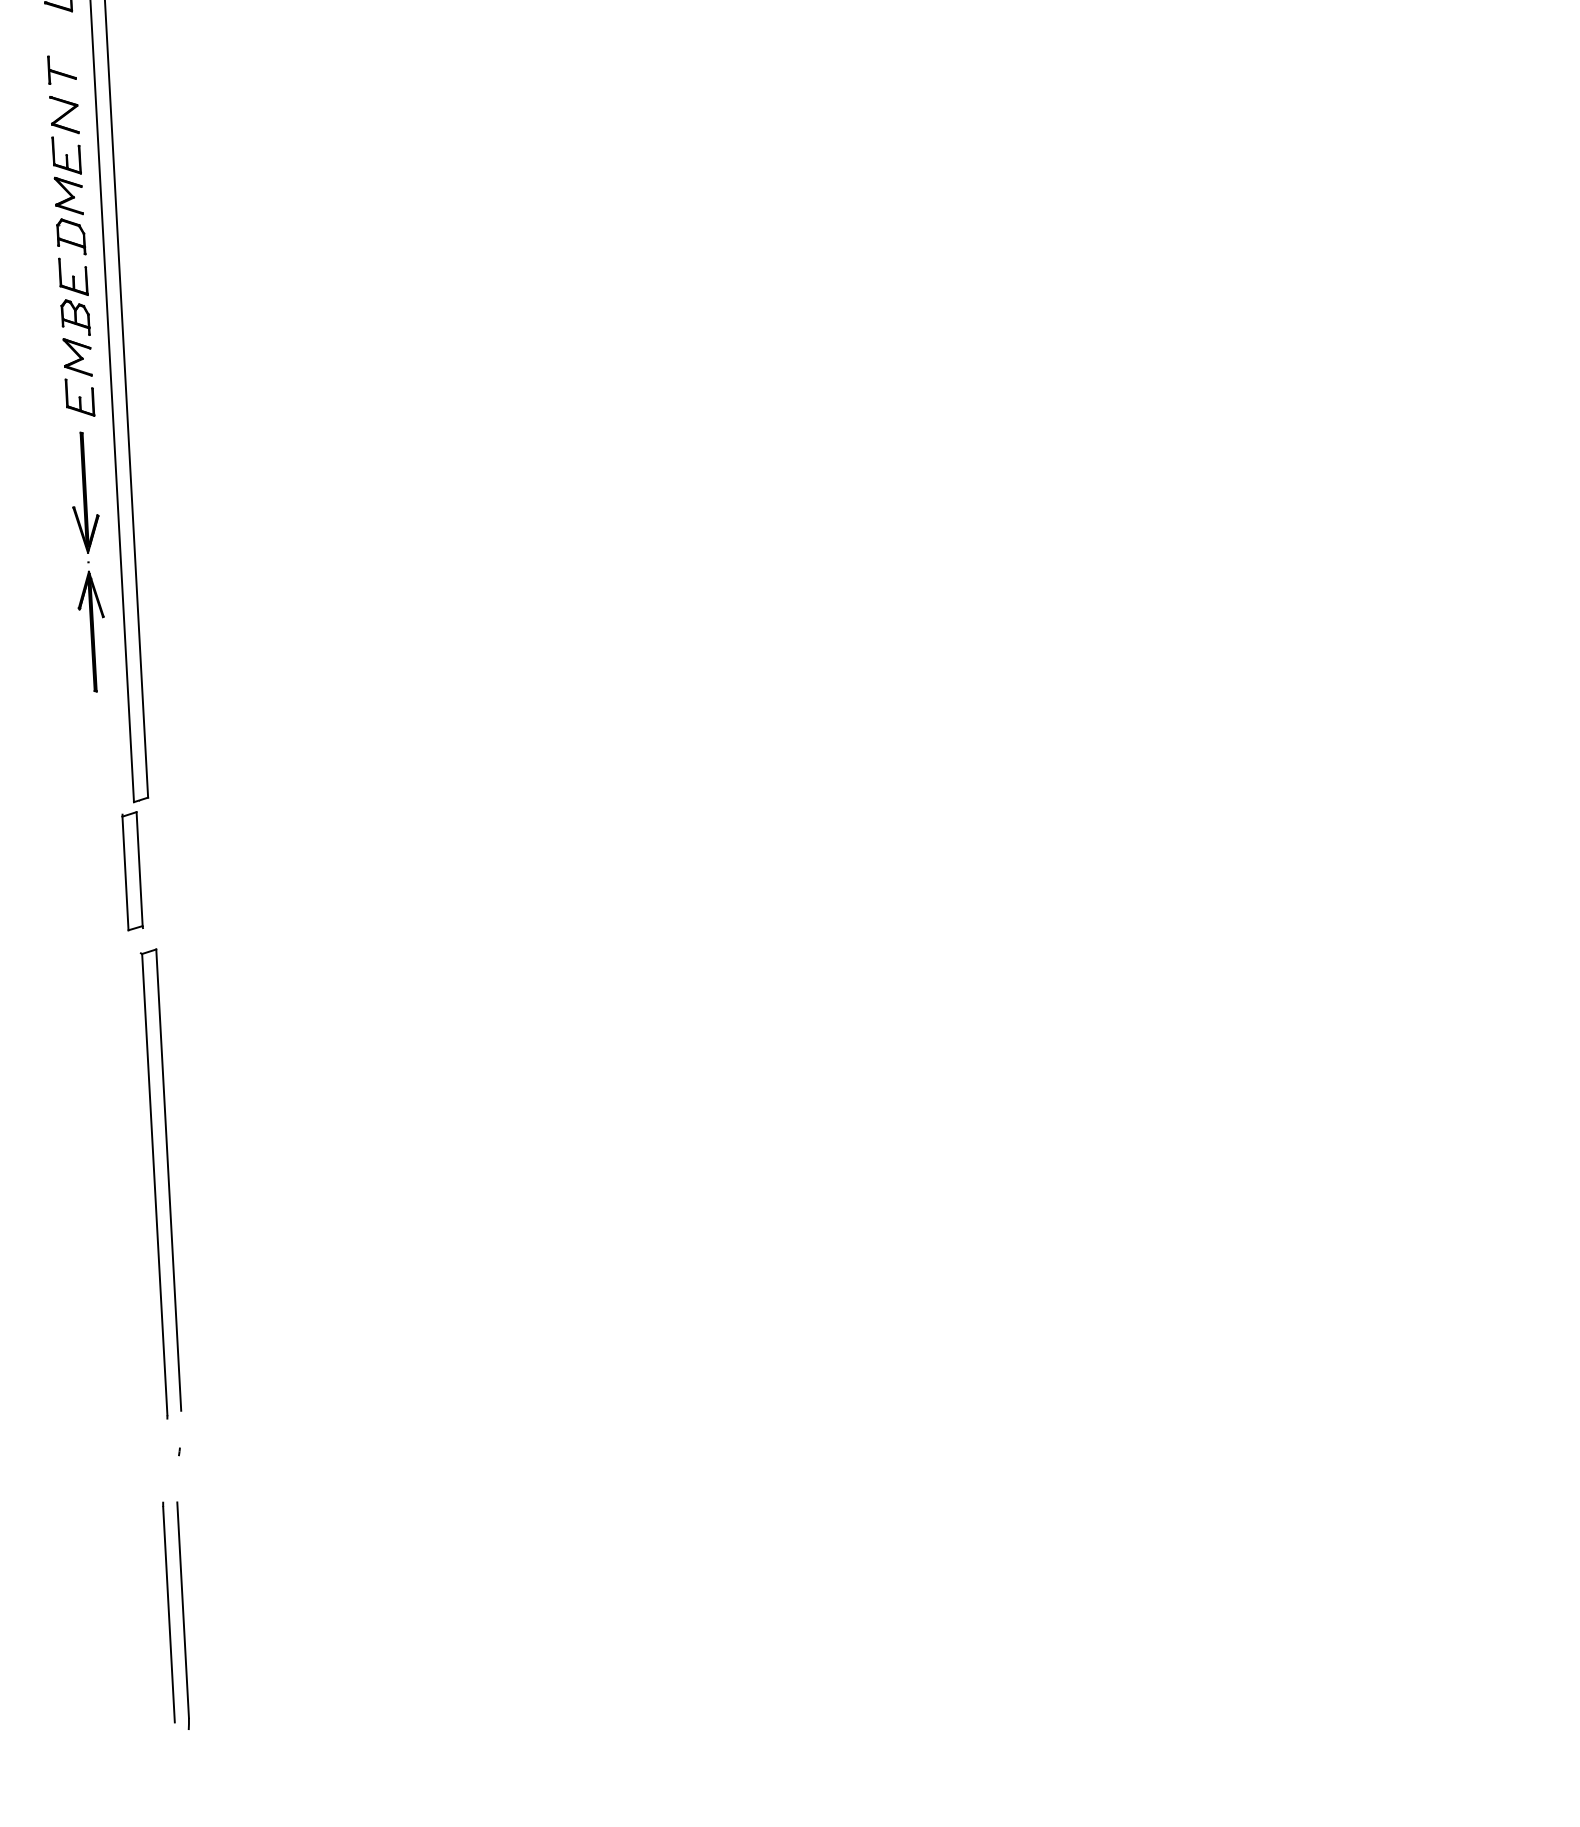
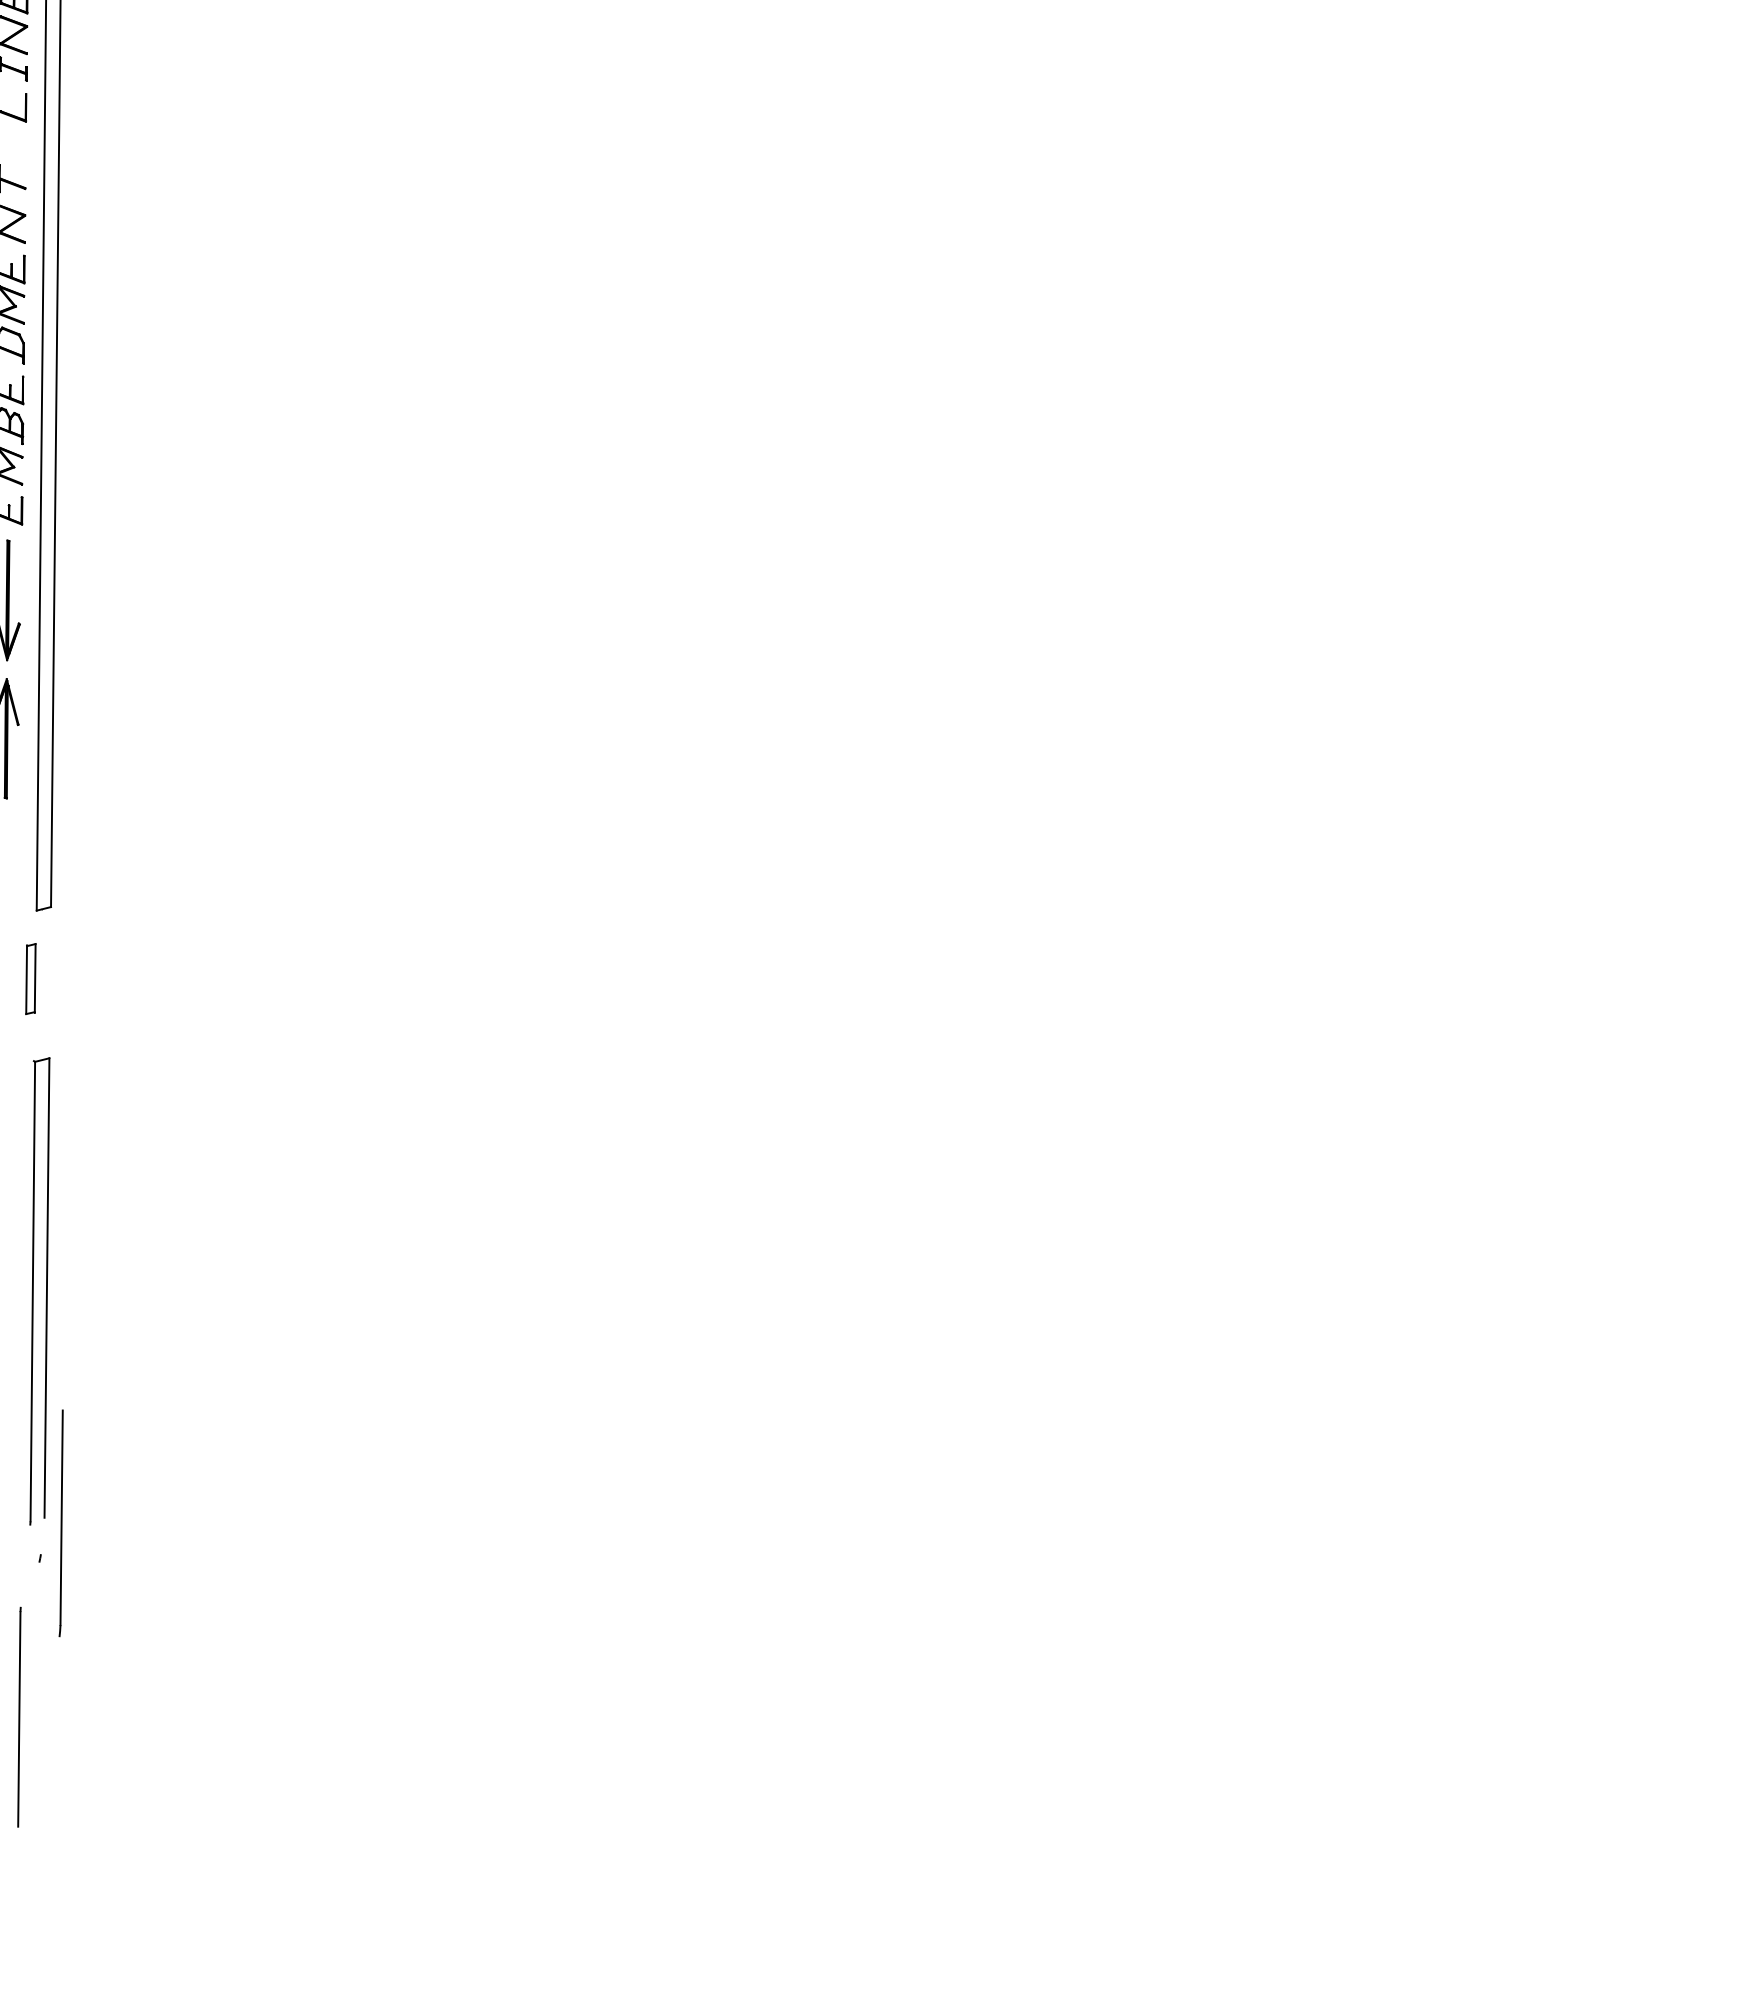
part: (132, 870) -> (30, 978), size x0.6
line: (182, 1615) -> (60, 1523), moved

